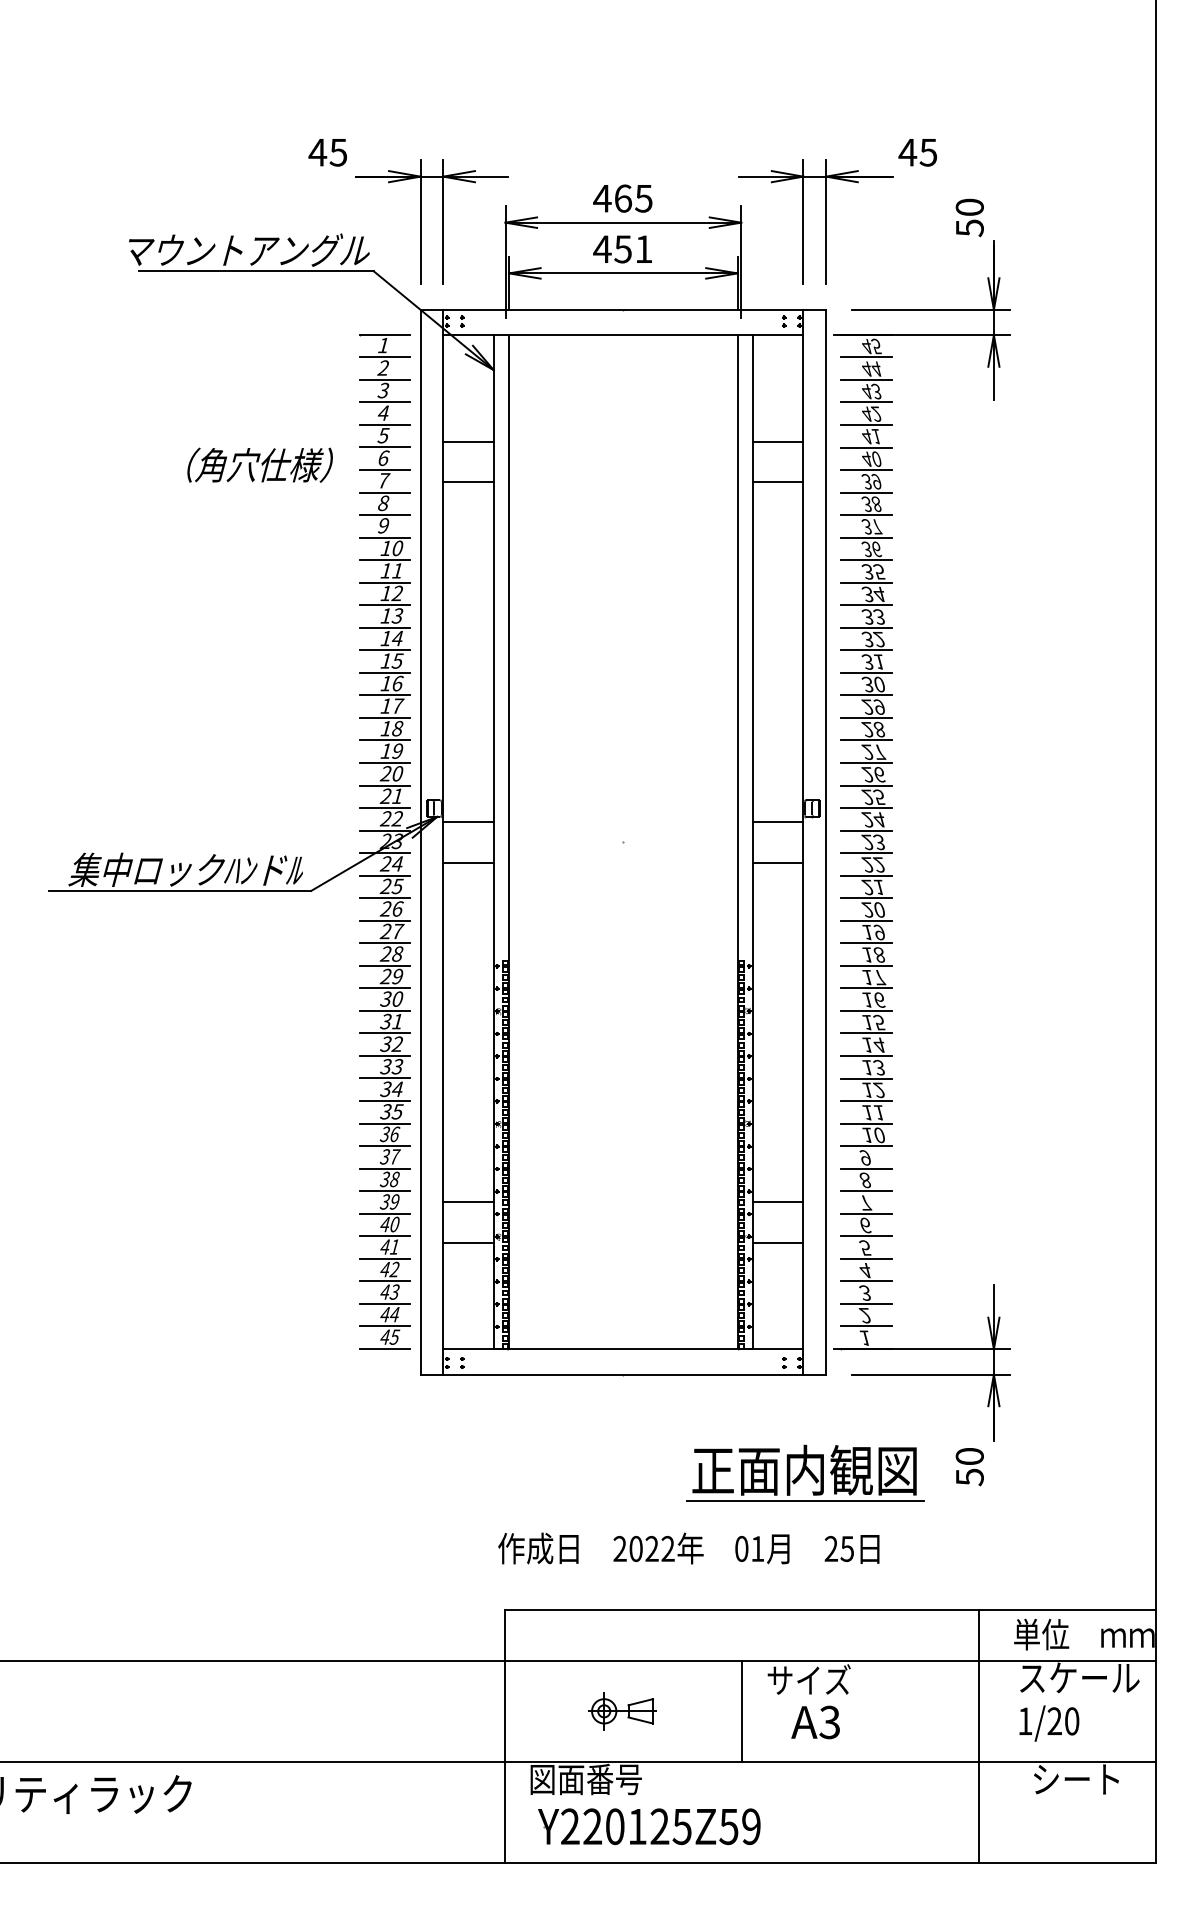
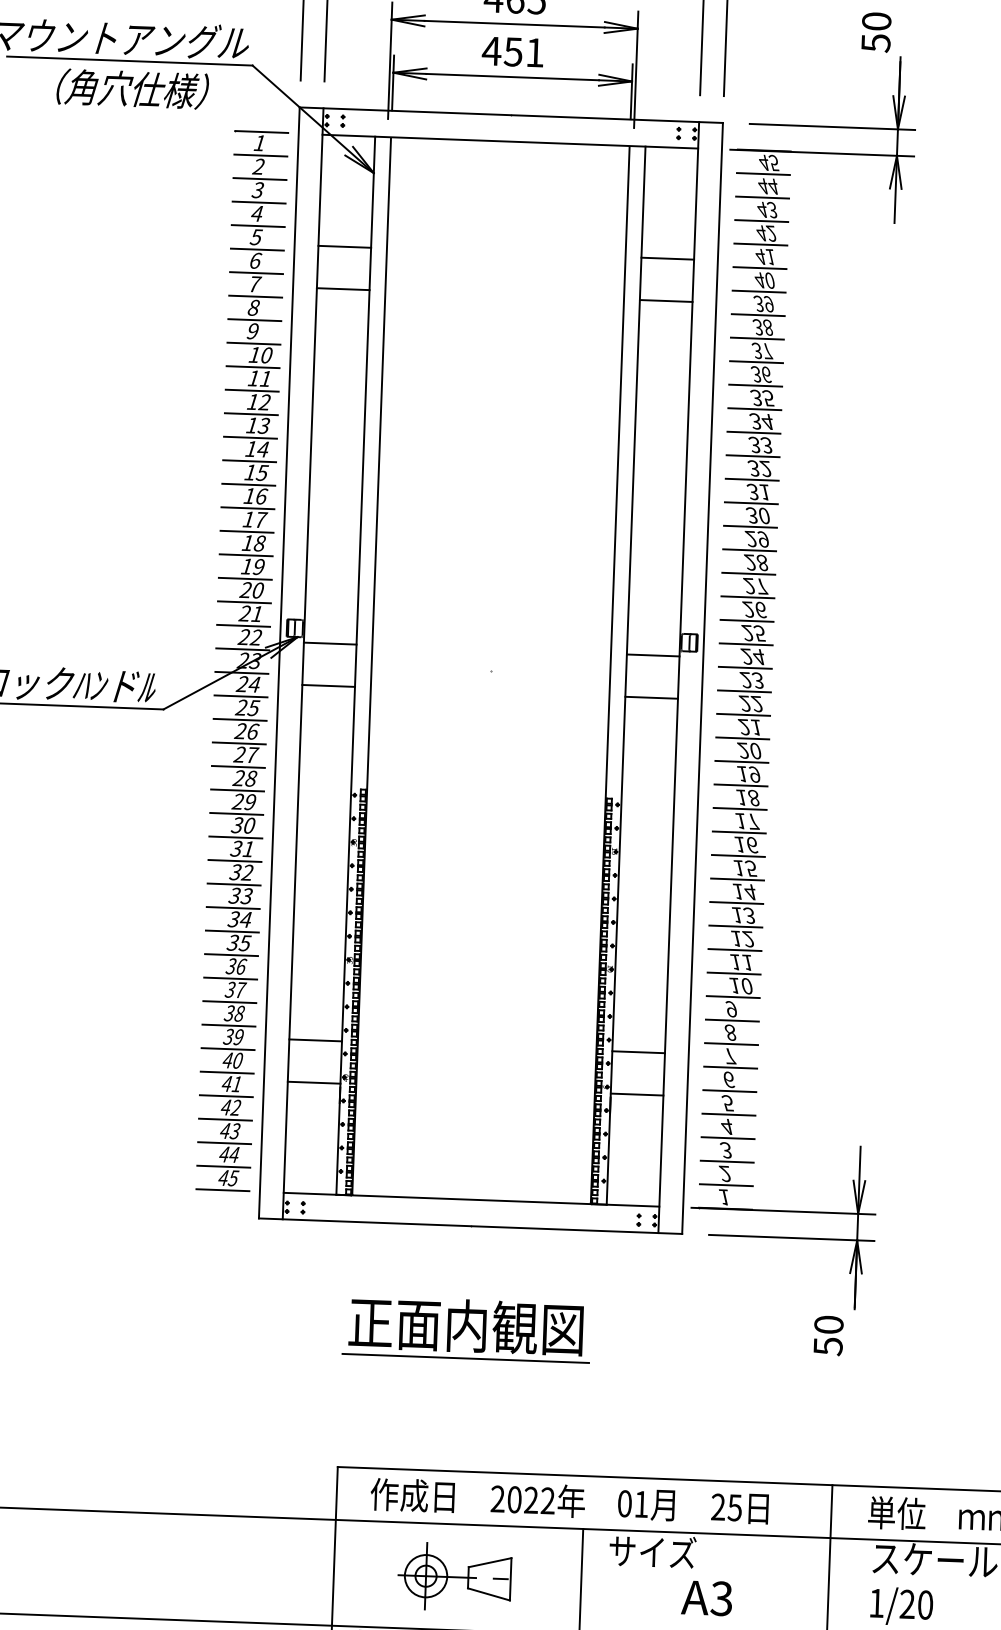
text: (259, 464) -> (132, 88), moved
part: (805, 1472) -> (466, 1328), moved
text: (688, 1548) -> (569, 1501), moved
part: (620, 1711) -> (454, 1577), size x1.67
text: (815, 1722) -> (706, 1598), moved

